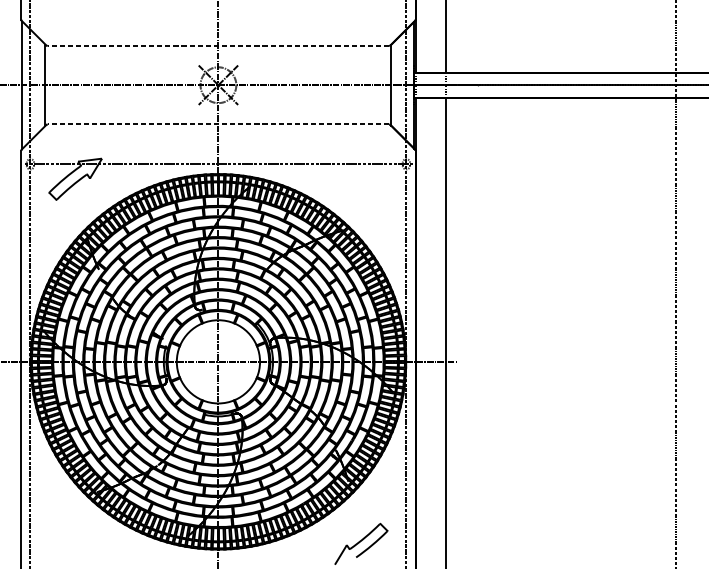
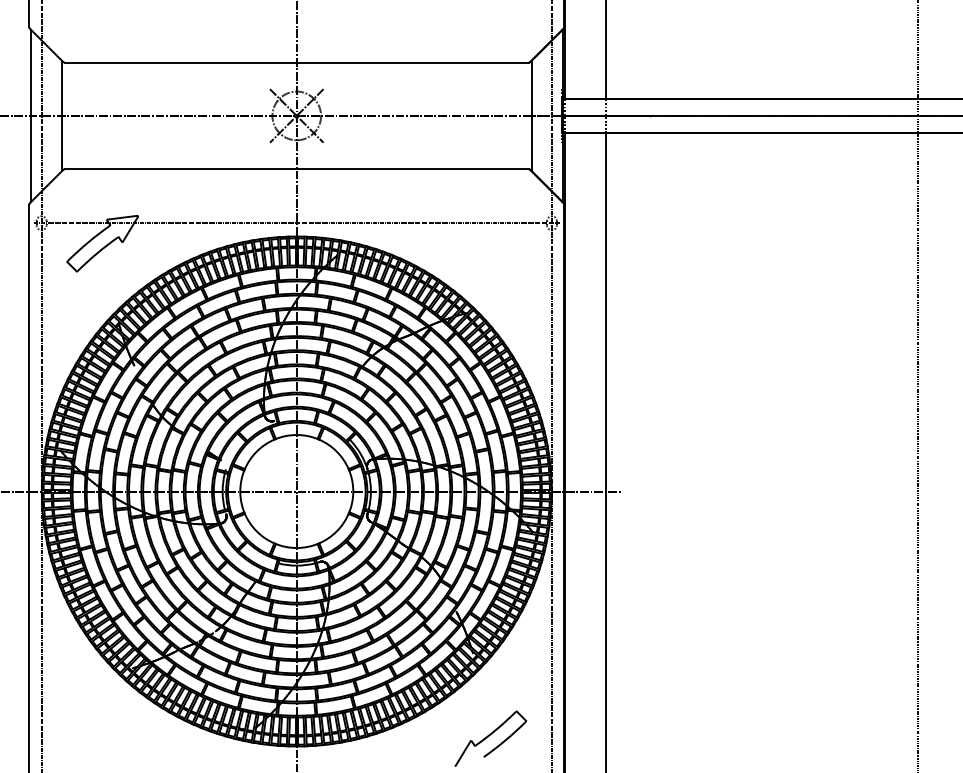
line: (218, 45) -> (296, 62), dashed -> solid
line: (218, 124) -> (296, 169), dashed -> solid

